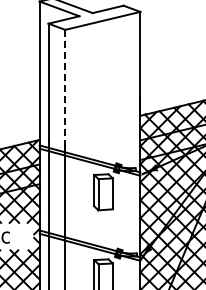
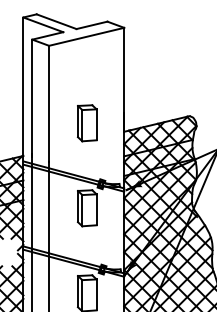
line: (65, 88) -> (49, 104), dashed -> solid
part: (102, 107) -> (86, 123), added

